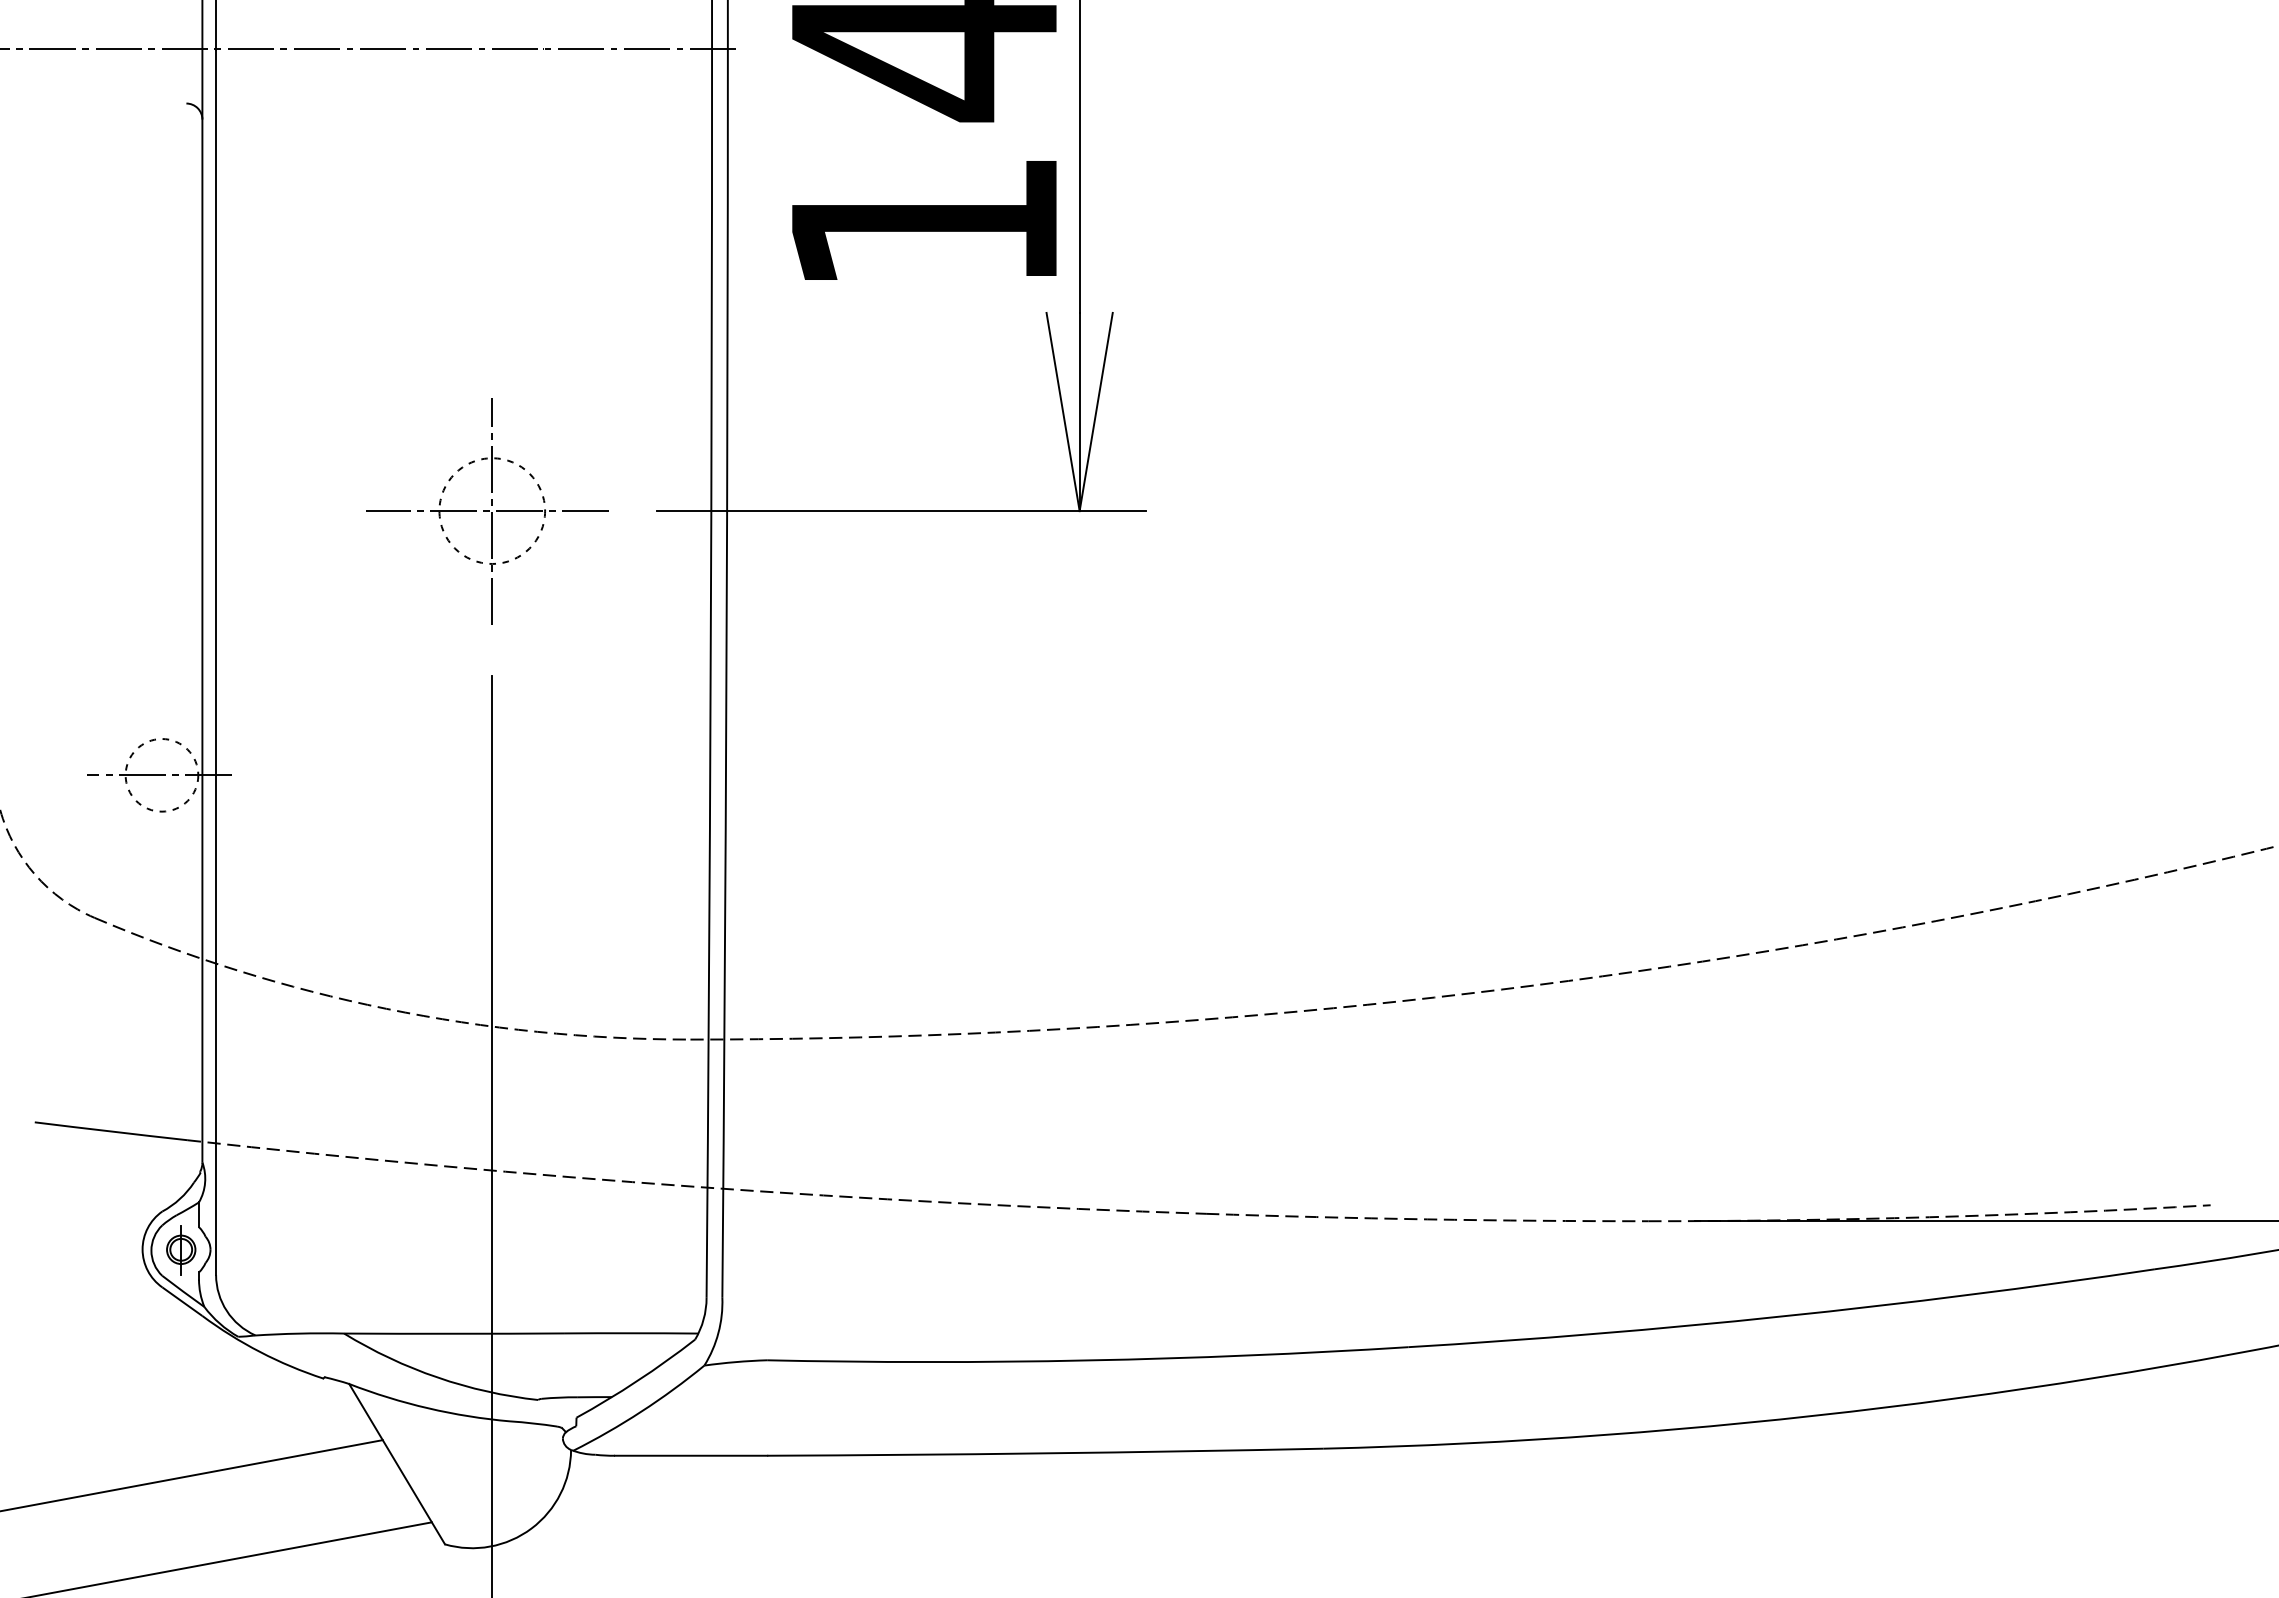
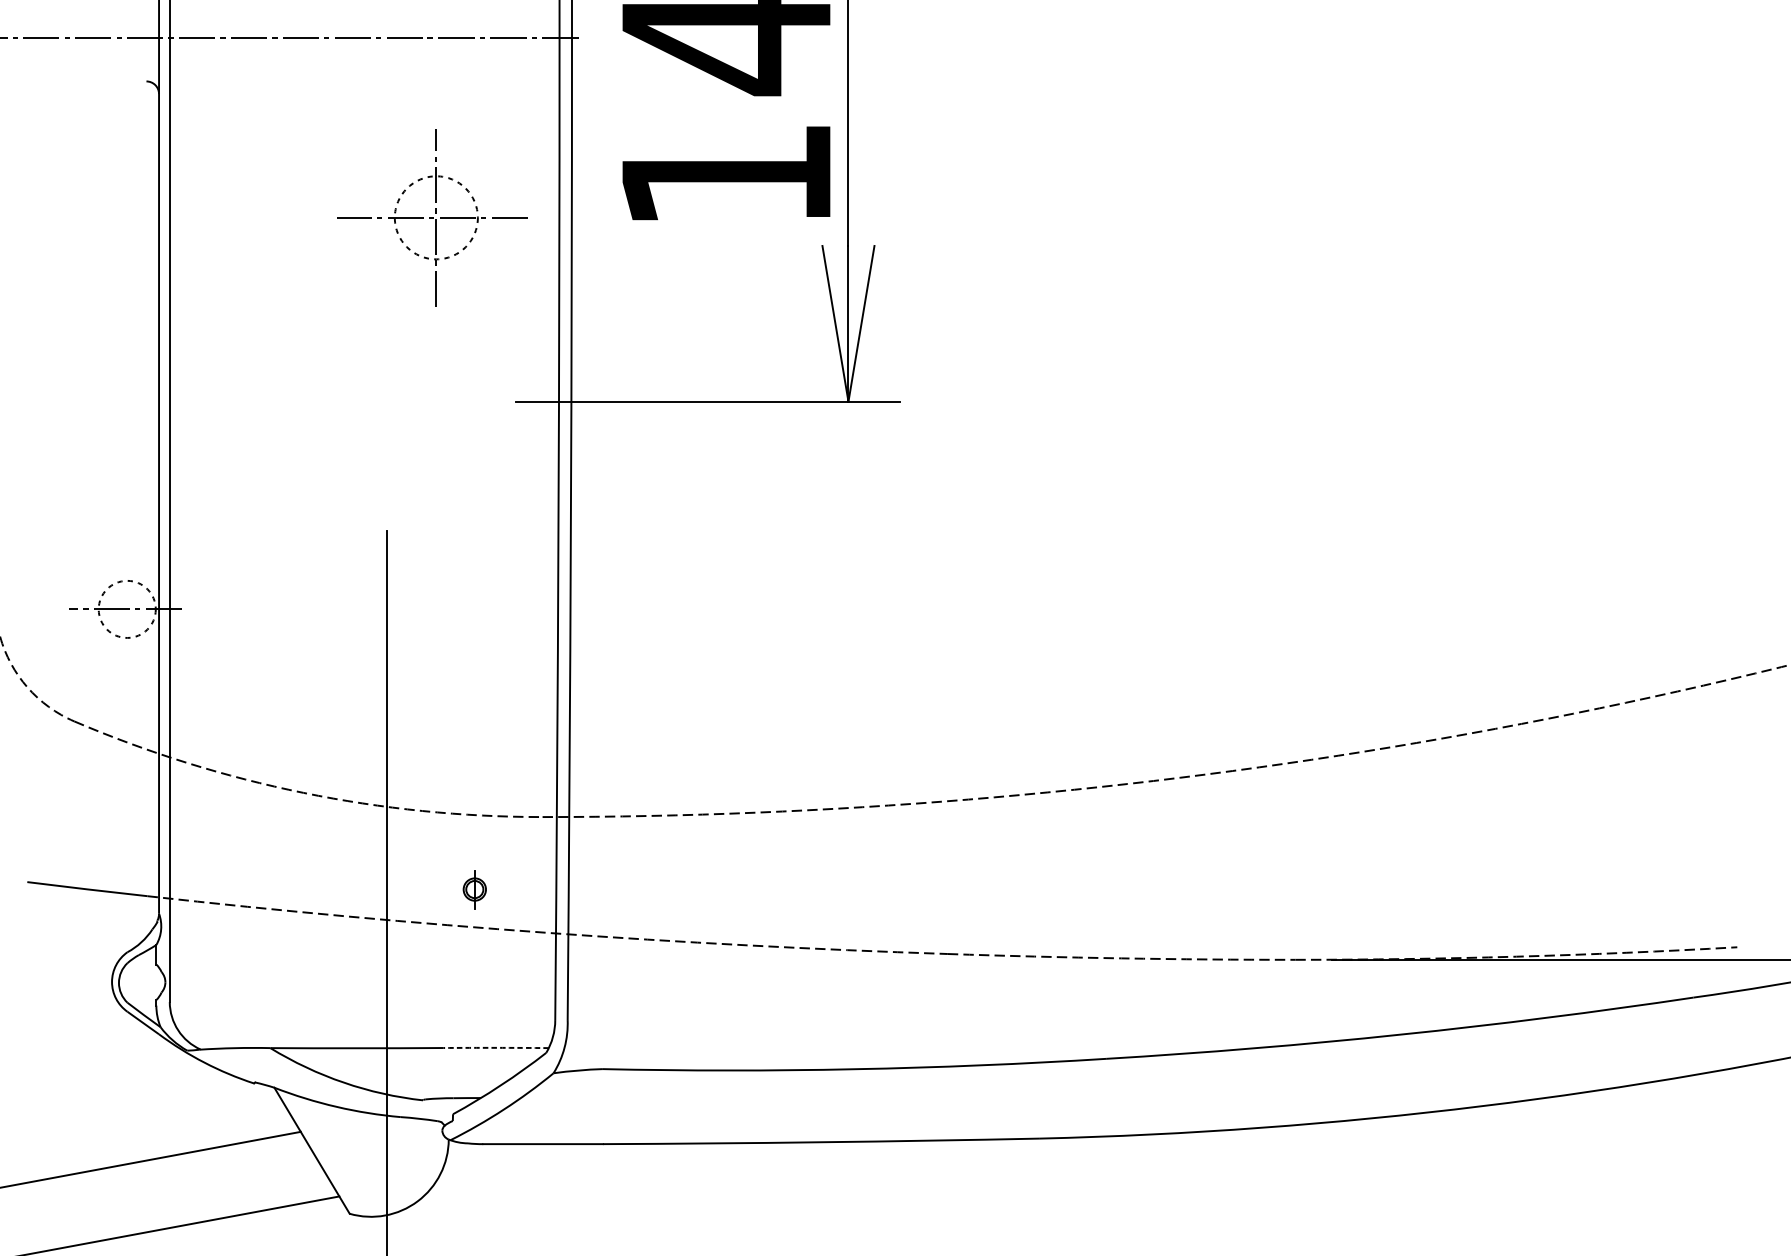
part: (487, 511) -> (432, 218), moved
part: (181, 1250) -> (475, 890), moved
arc: (631, 1333) -> (496, 1048), solid -> dashed

